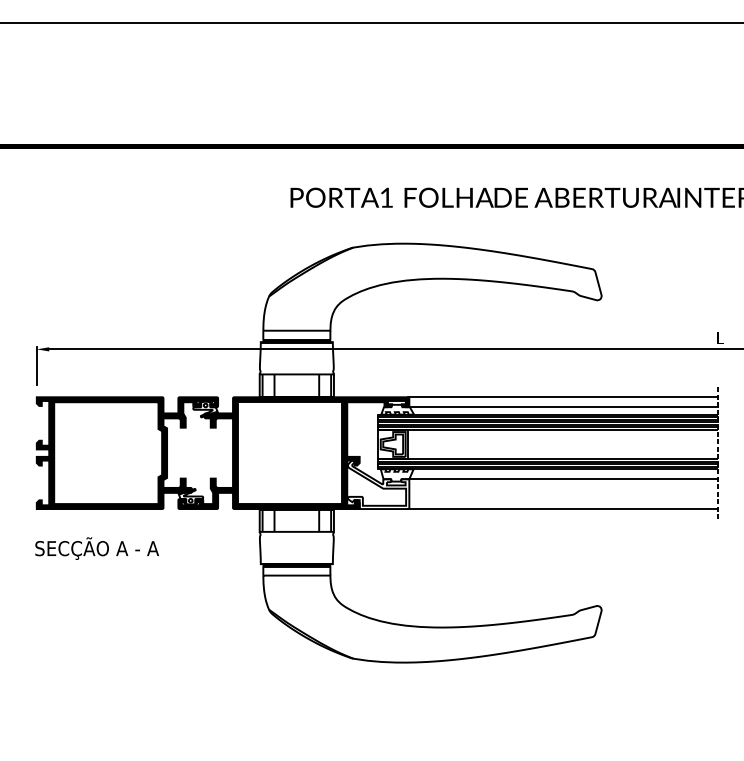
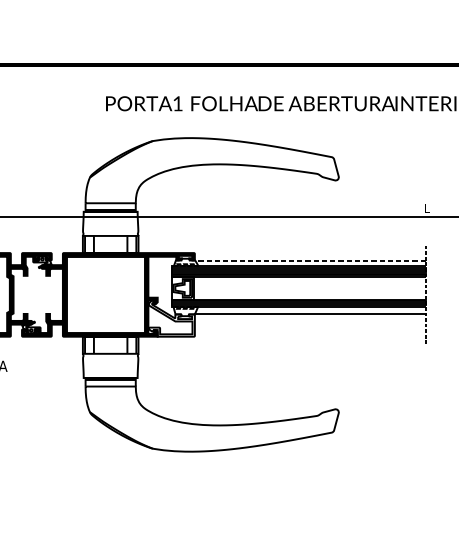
line: (562, 397) -> (309, 253), removed
line: (563, 407) -> (310, 260), solid -> dashed
line: (562, 509) -> (309, 337), removed

